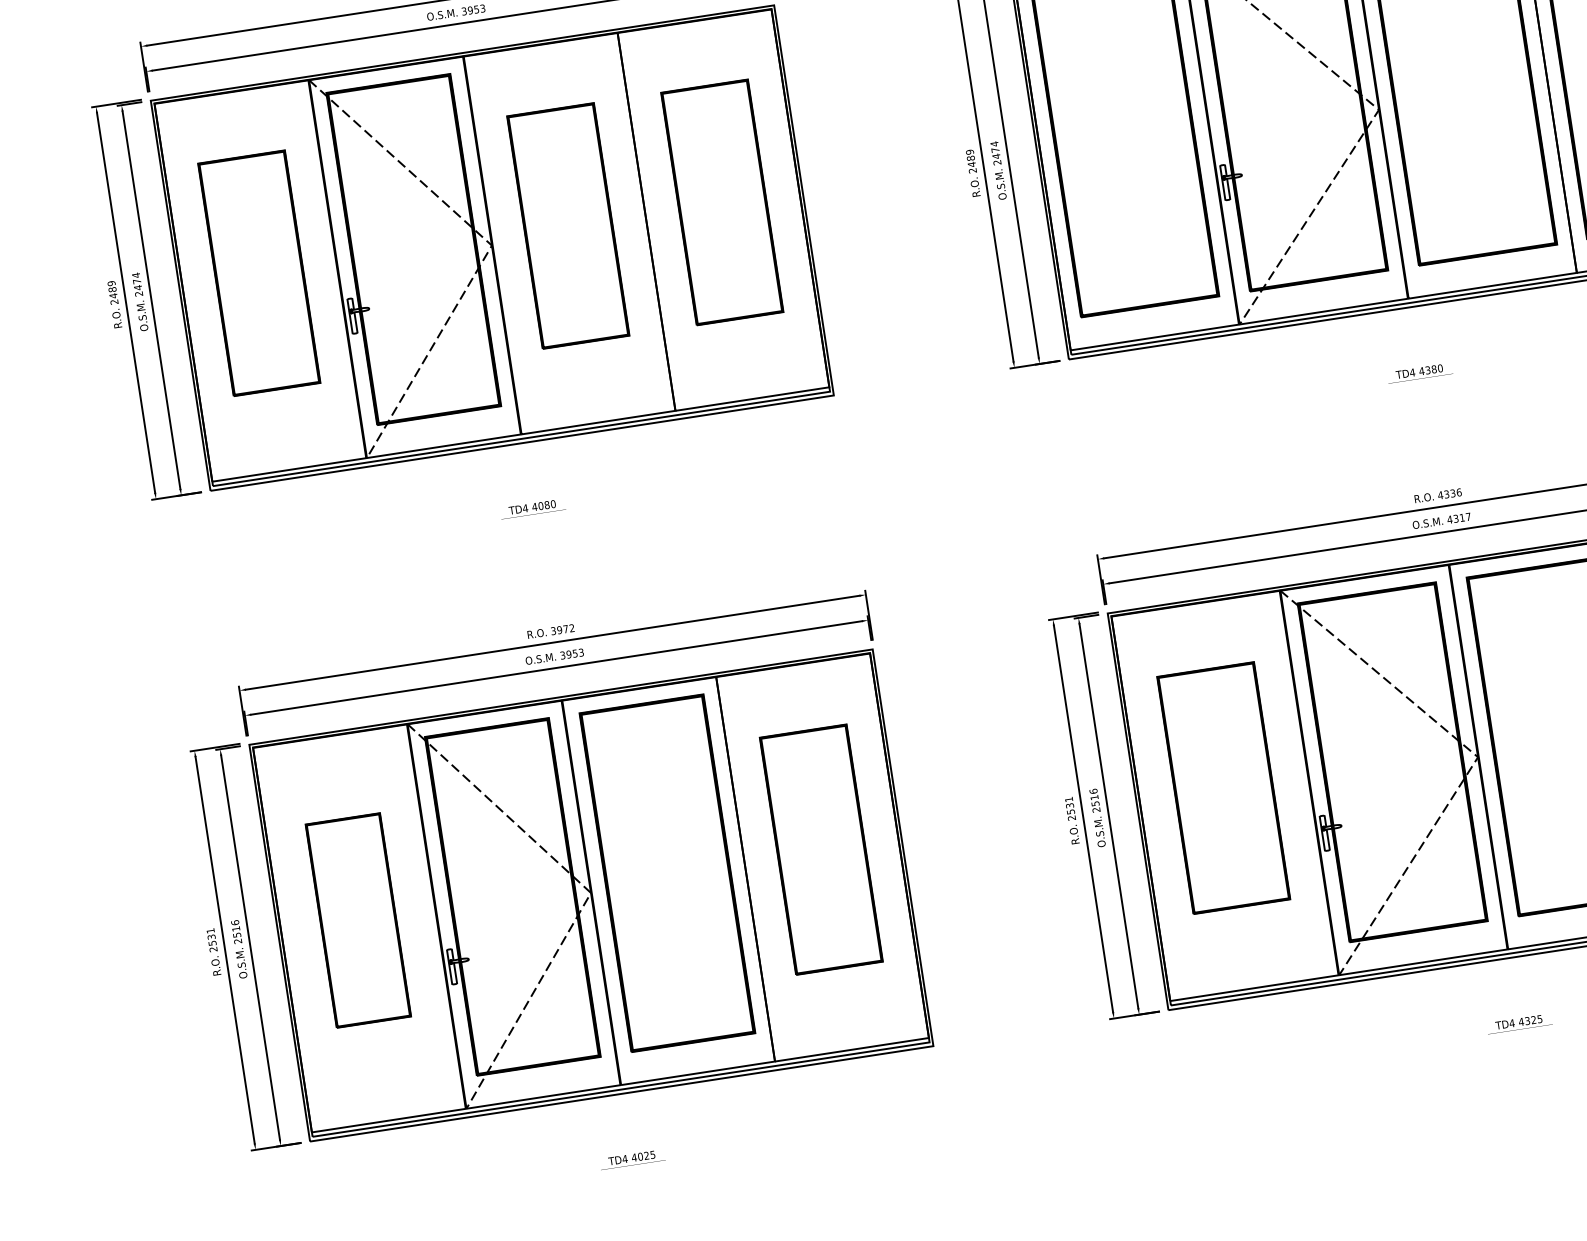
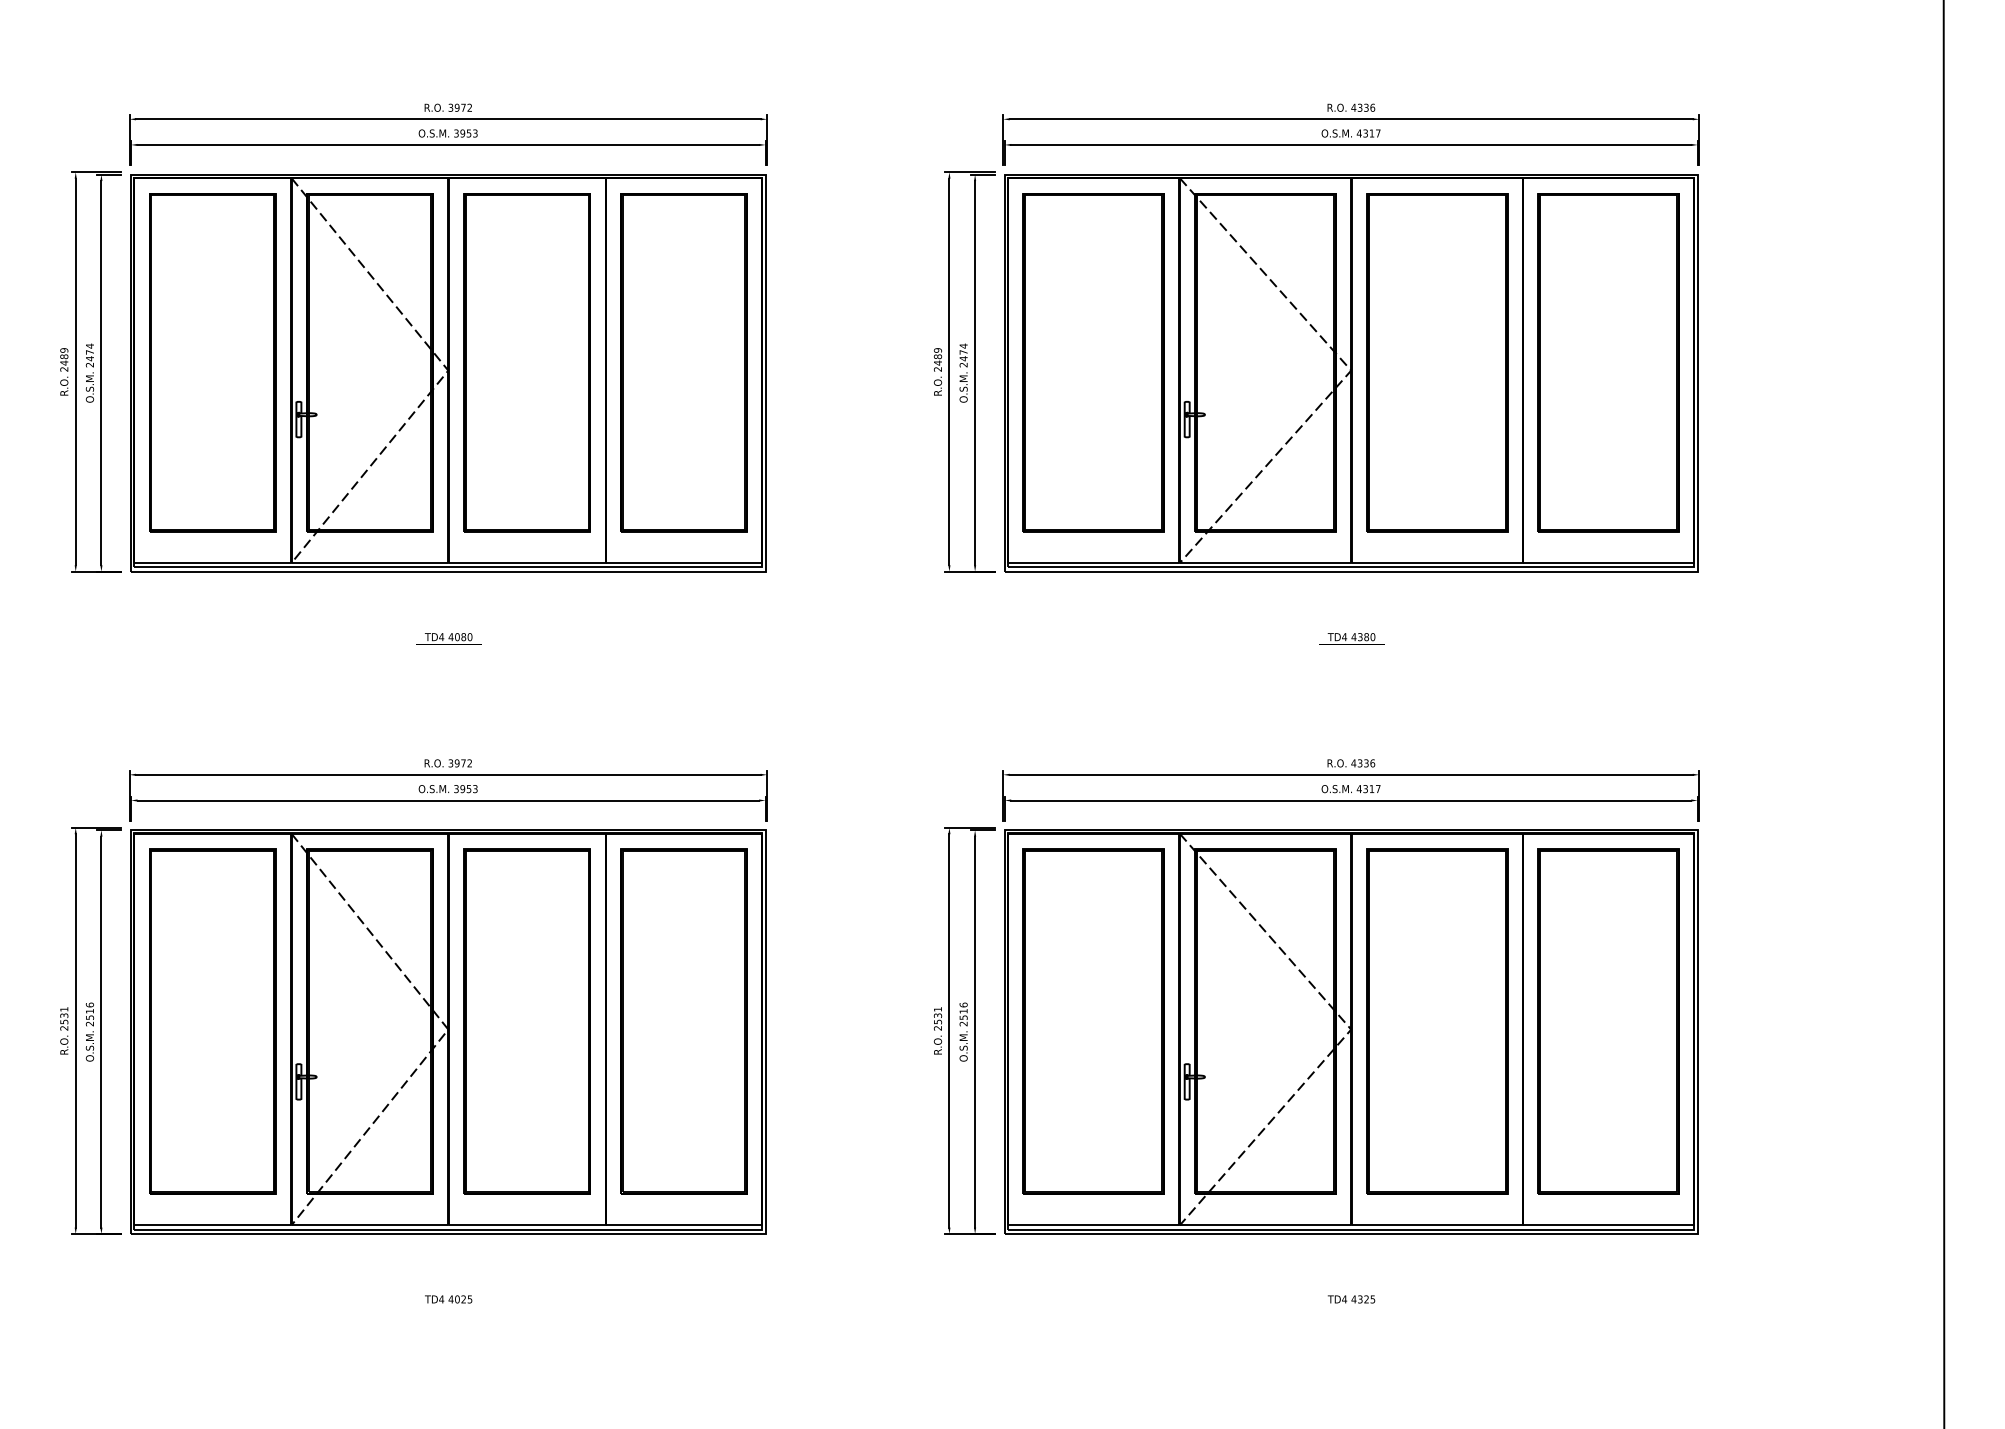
part: (721, 202) -> (683, 362), size x1.43
part: (567, 225) -> (526, 362), size x1.43
part: (259, 273) -> (212, 362), size x1.43
part: (1223, 788) -> (1093, 1021), size x1.43
part: (820, 849) -> (683, 1021), size x1.43
part: (358, 920) -> (212, 1021), size x1.67

